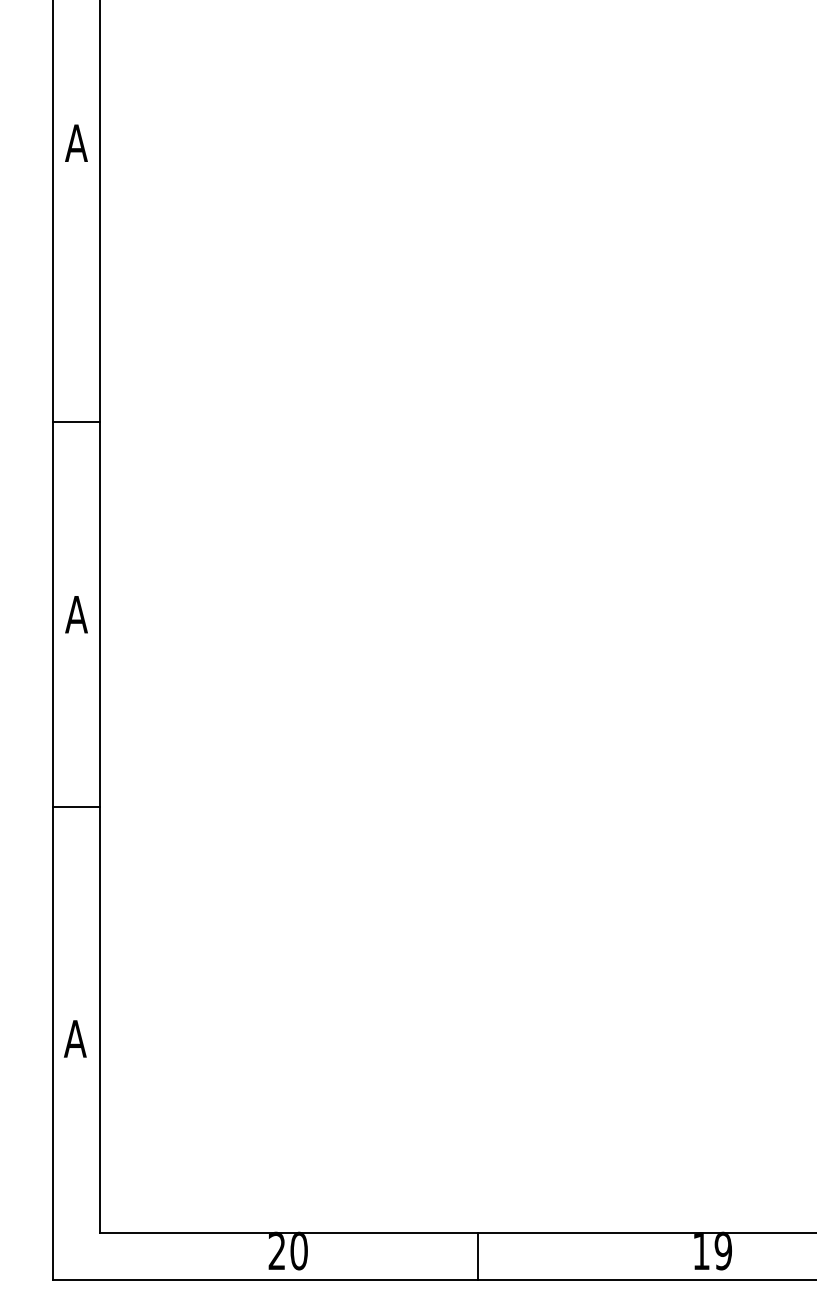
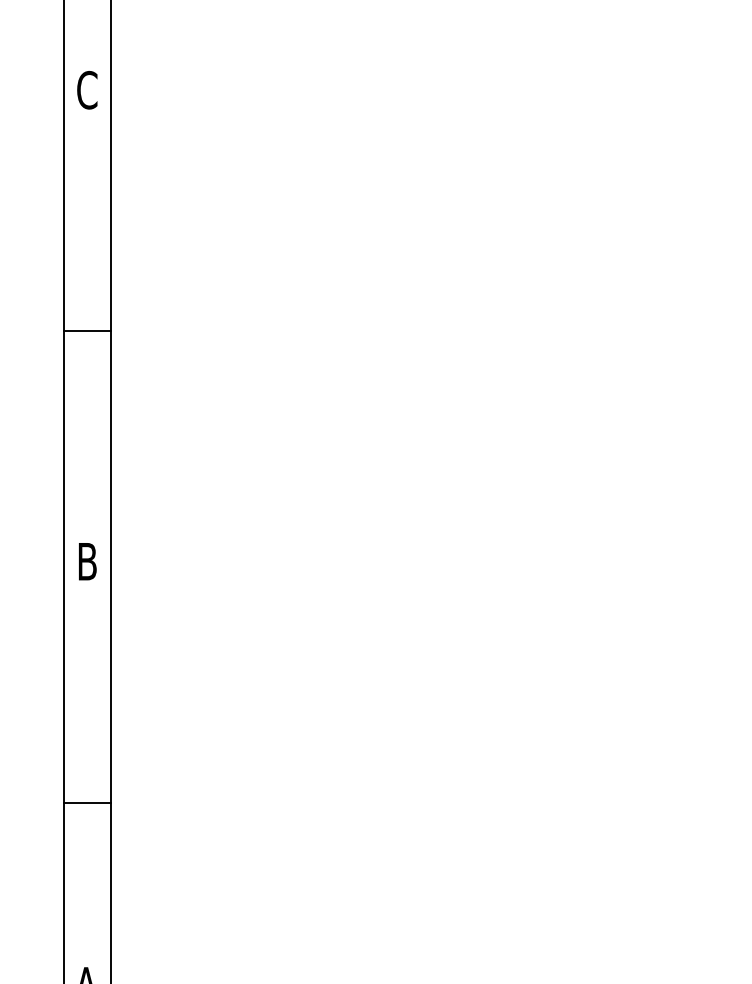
text: (76, 142) -> (87, 89), A -> C
line: (76, 422) -> (87, 331), moved
text: (76, 614) -> (87, 561), A -> B
line: (76, 806) -> (87, 802), moved

